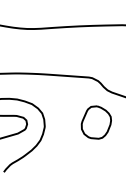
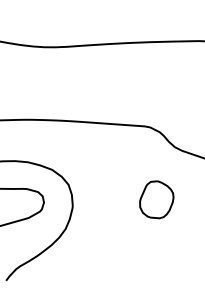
part: (95, 122) -> (155, 199), size x0.7

